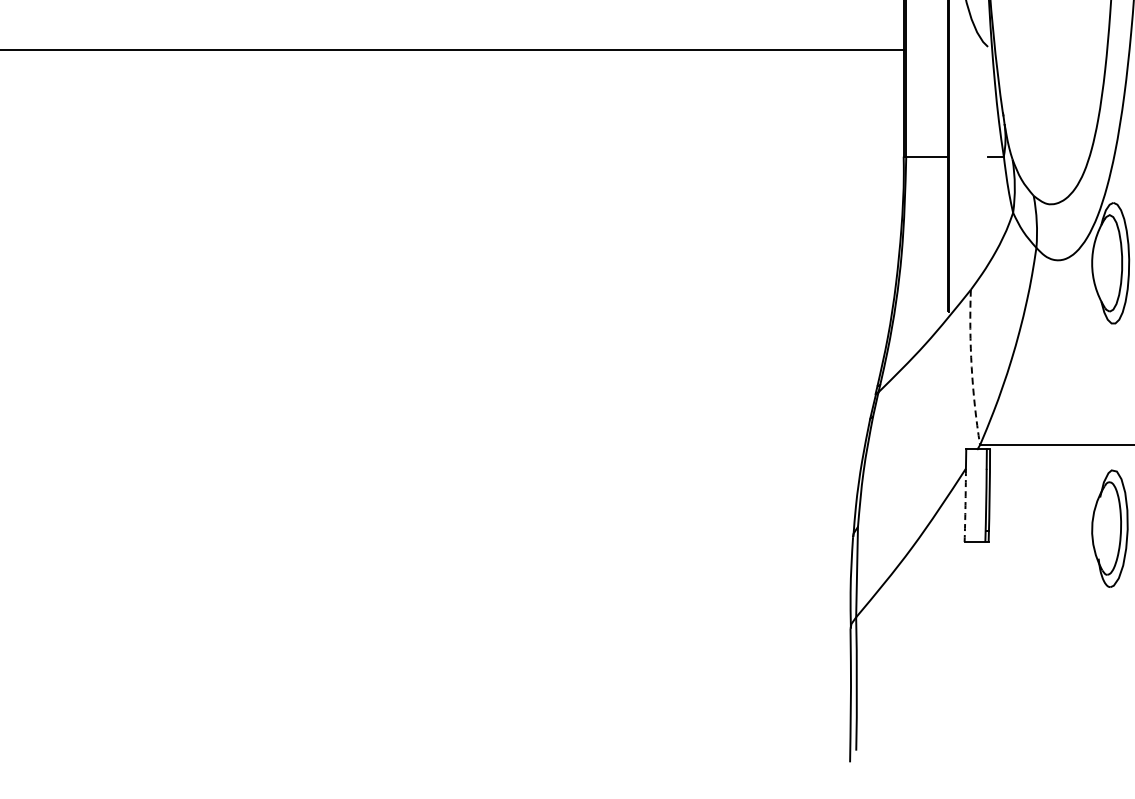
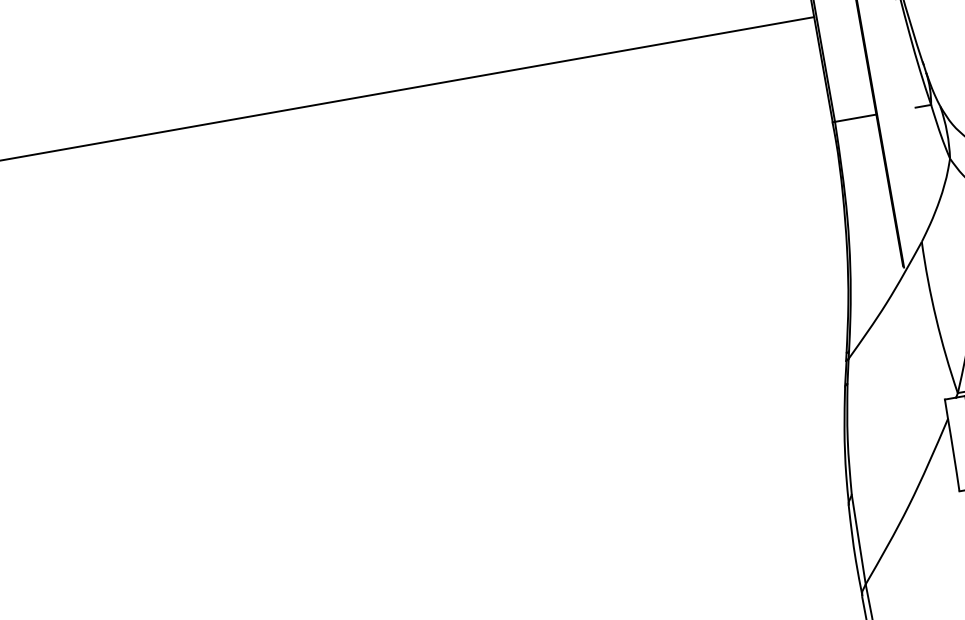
arc: (971, 367) -> (935, 318), dashed -> solid
arc: (965, 505) -> (953, 455), dashed -> solid

